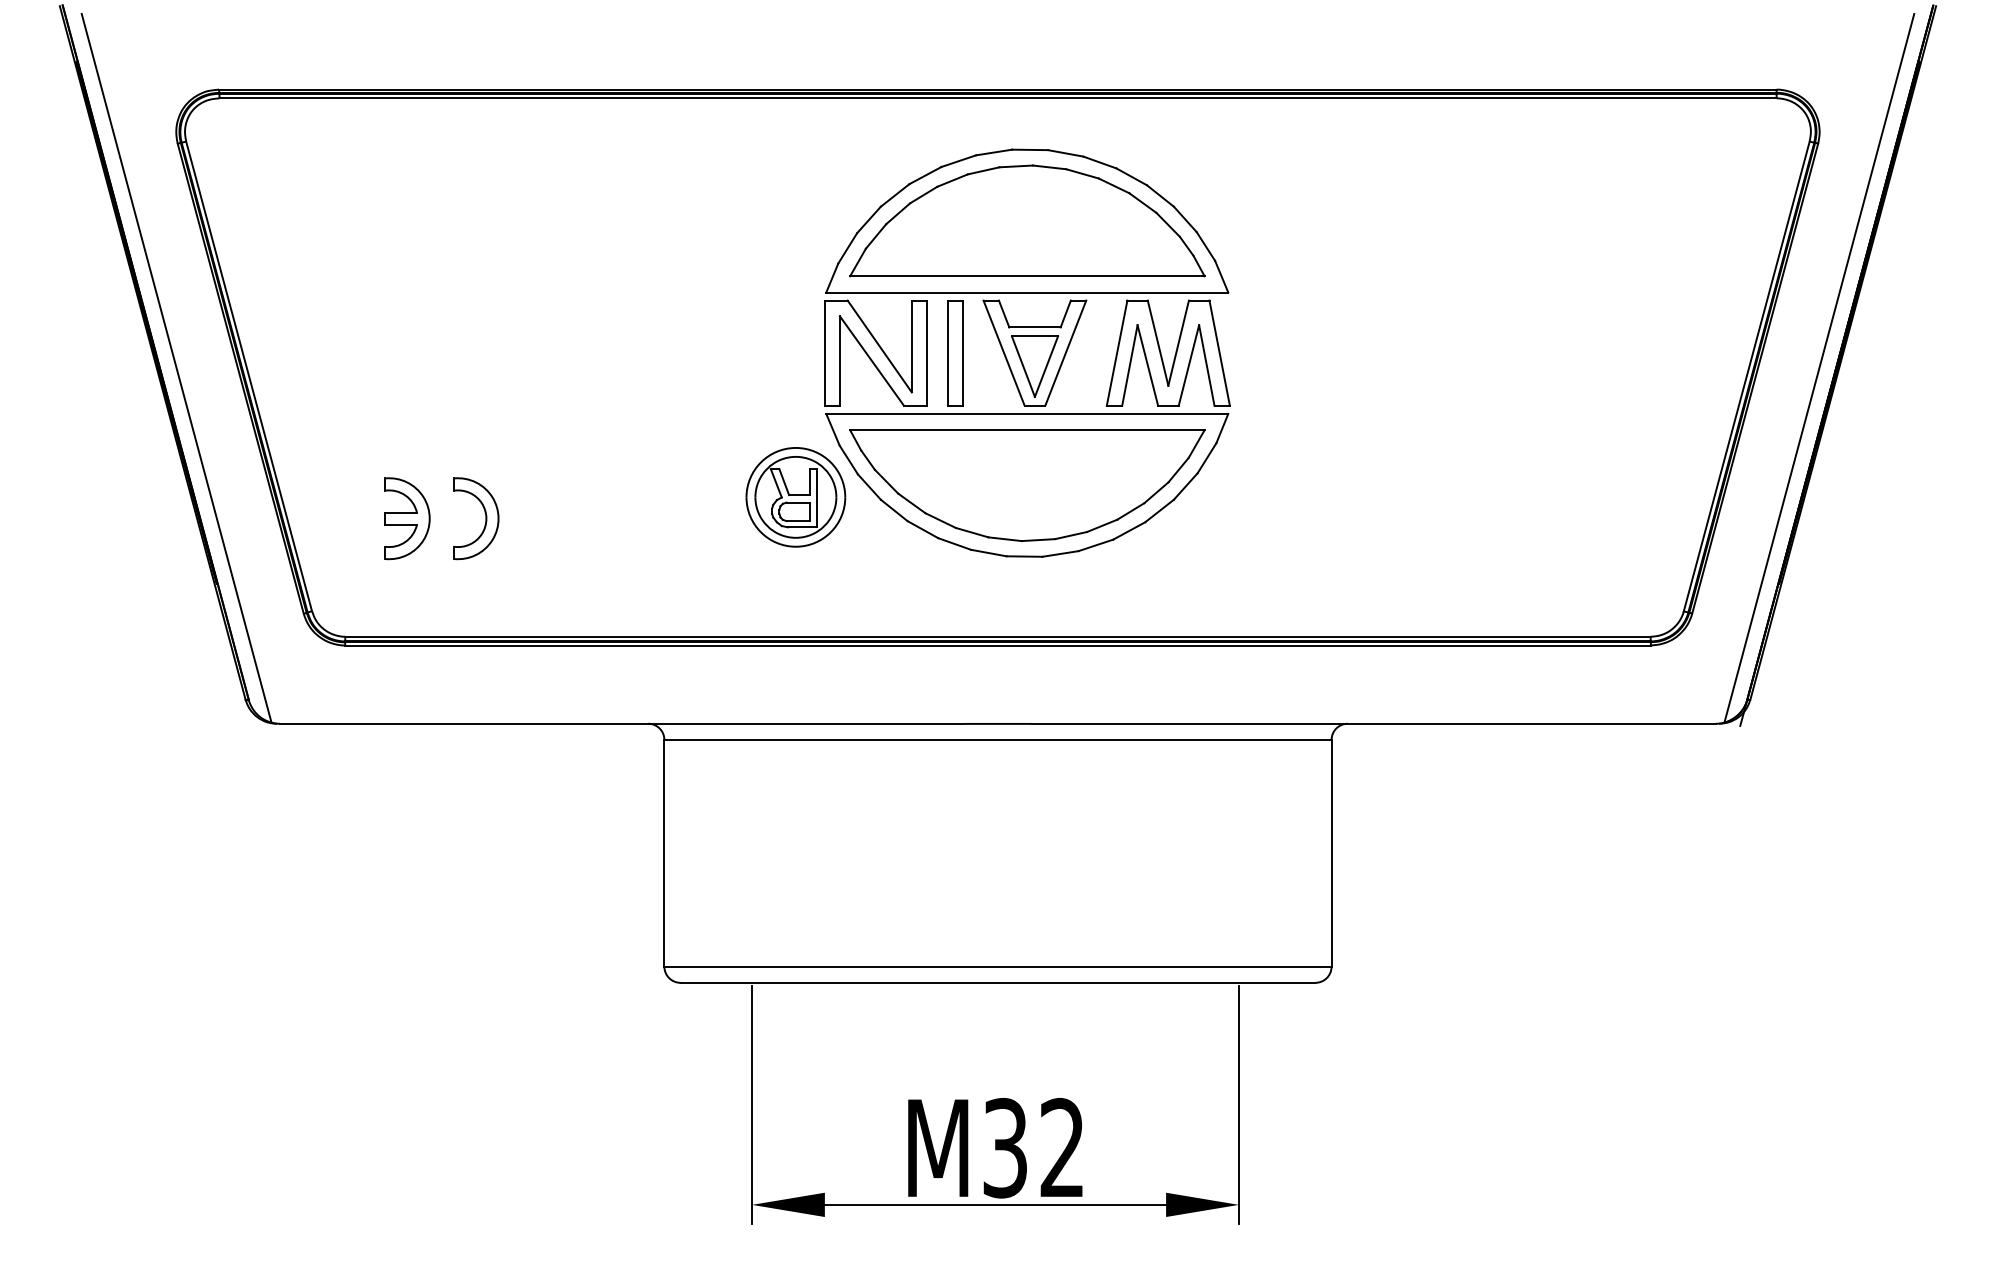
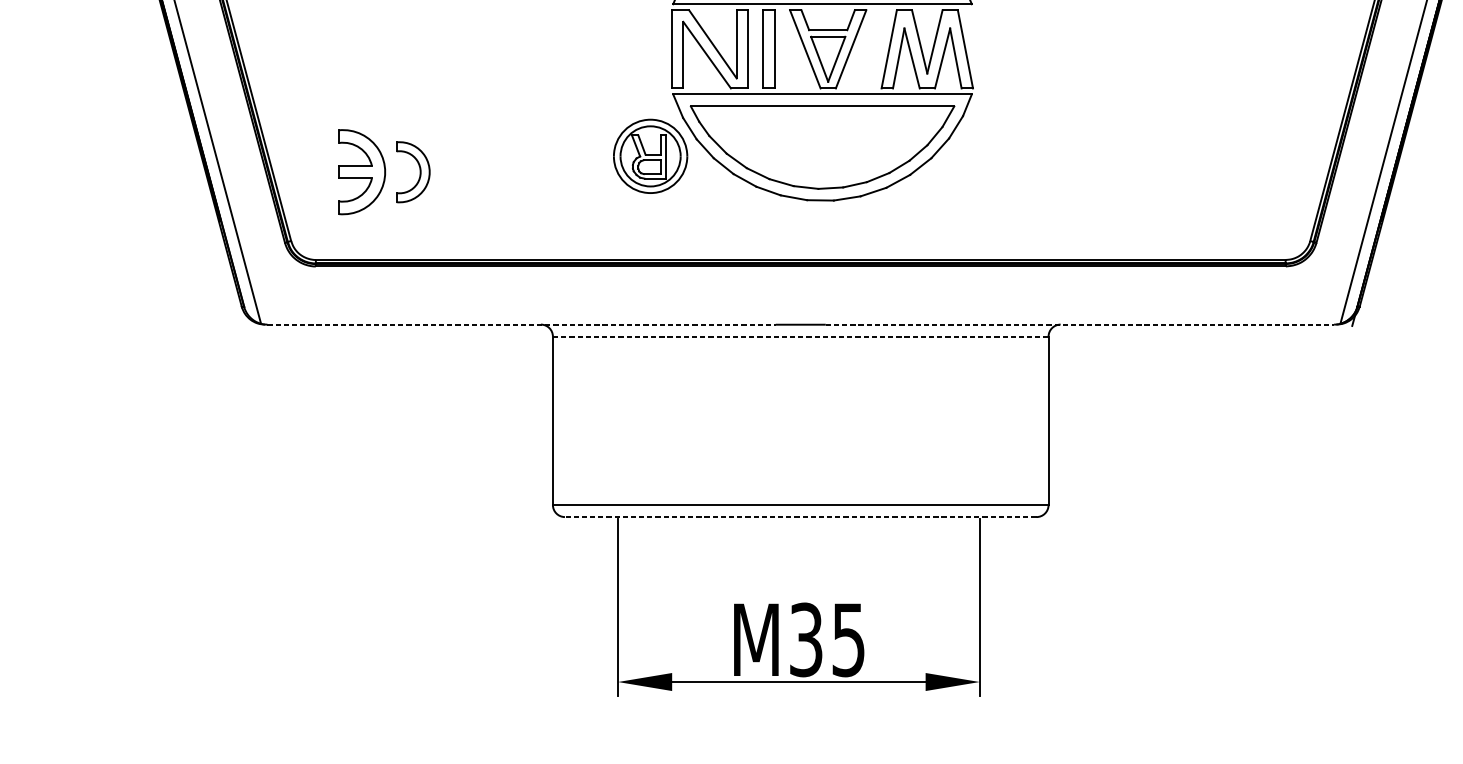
part: (407, 518) -> (362, 172), size x1.4
line: (622, 723) -> (521, 324), solid -> dashed
line: (1374, 723) -> (1080, 324), solid -> dashed
line: (998, 739) -> (801, 336), solid -> dashed
line: (997, 982) -> (800, 516), solid -> dashed
text: (1061, 1147) -> (847, 639), M32 -> M35

